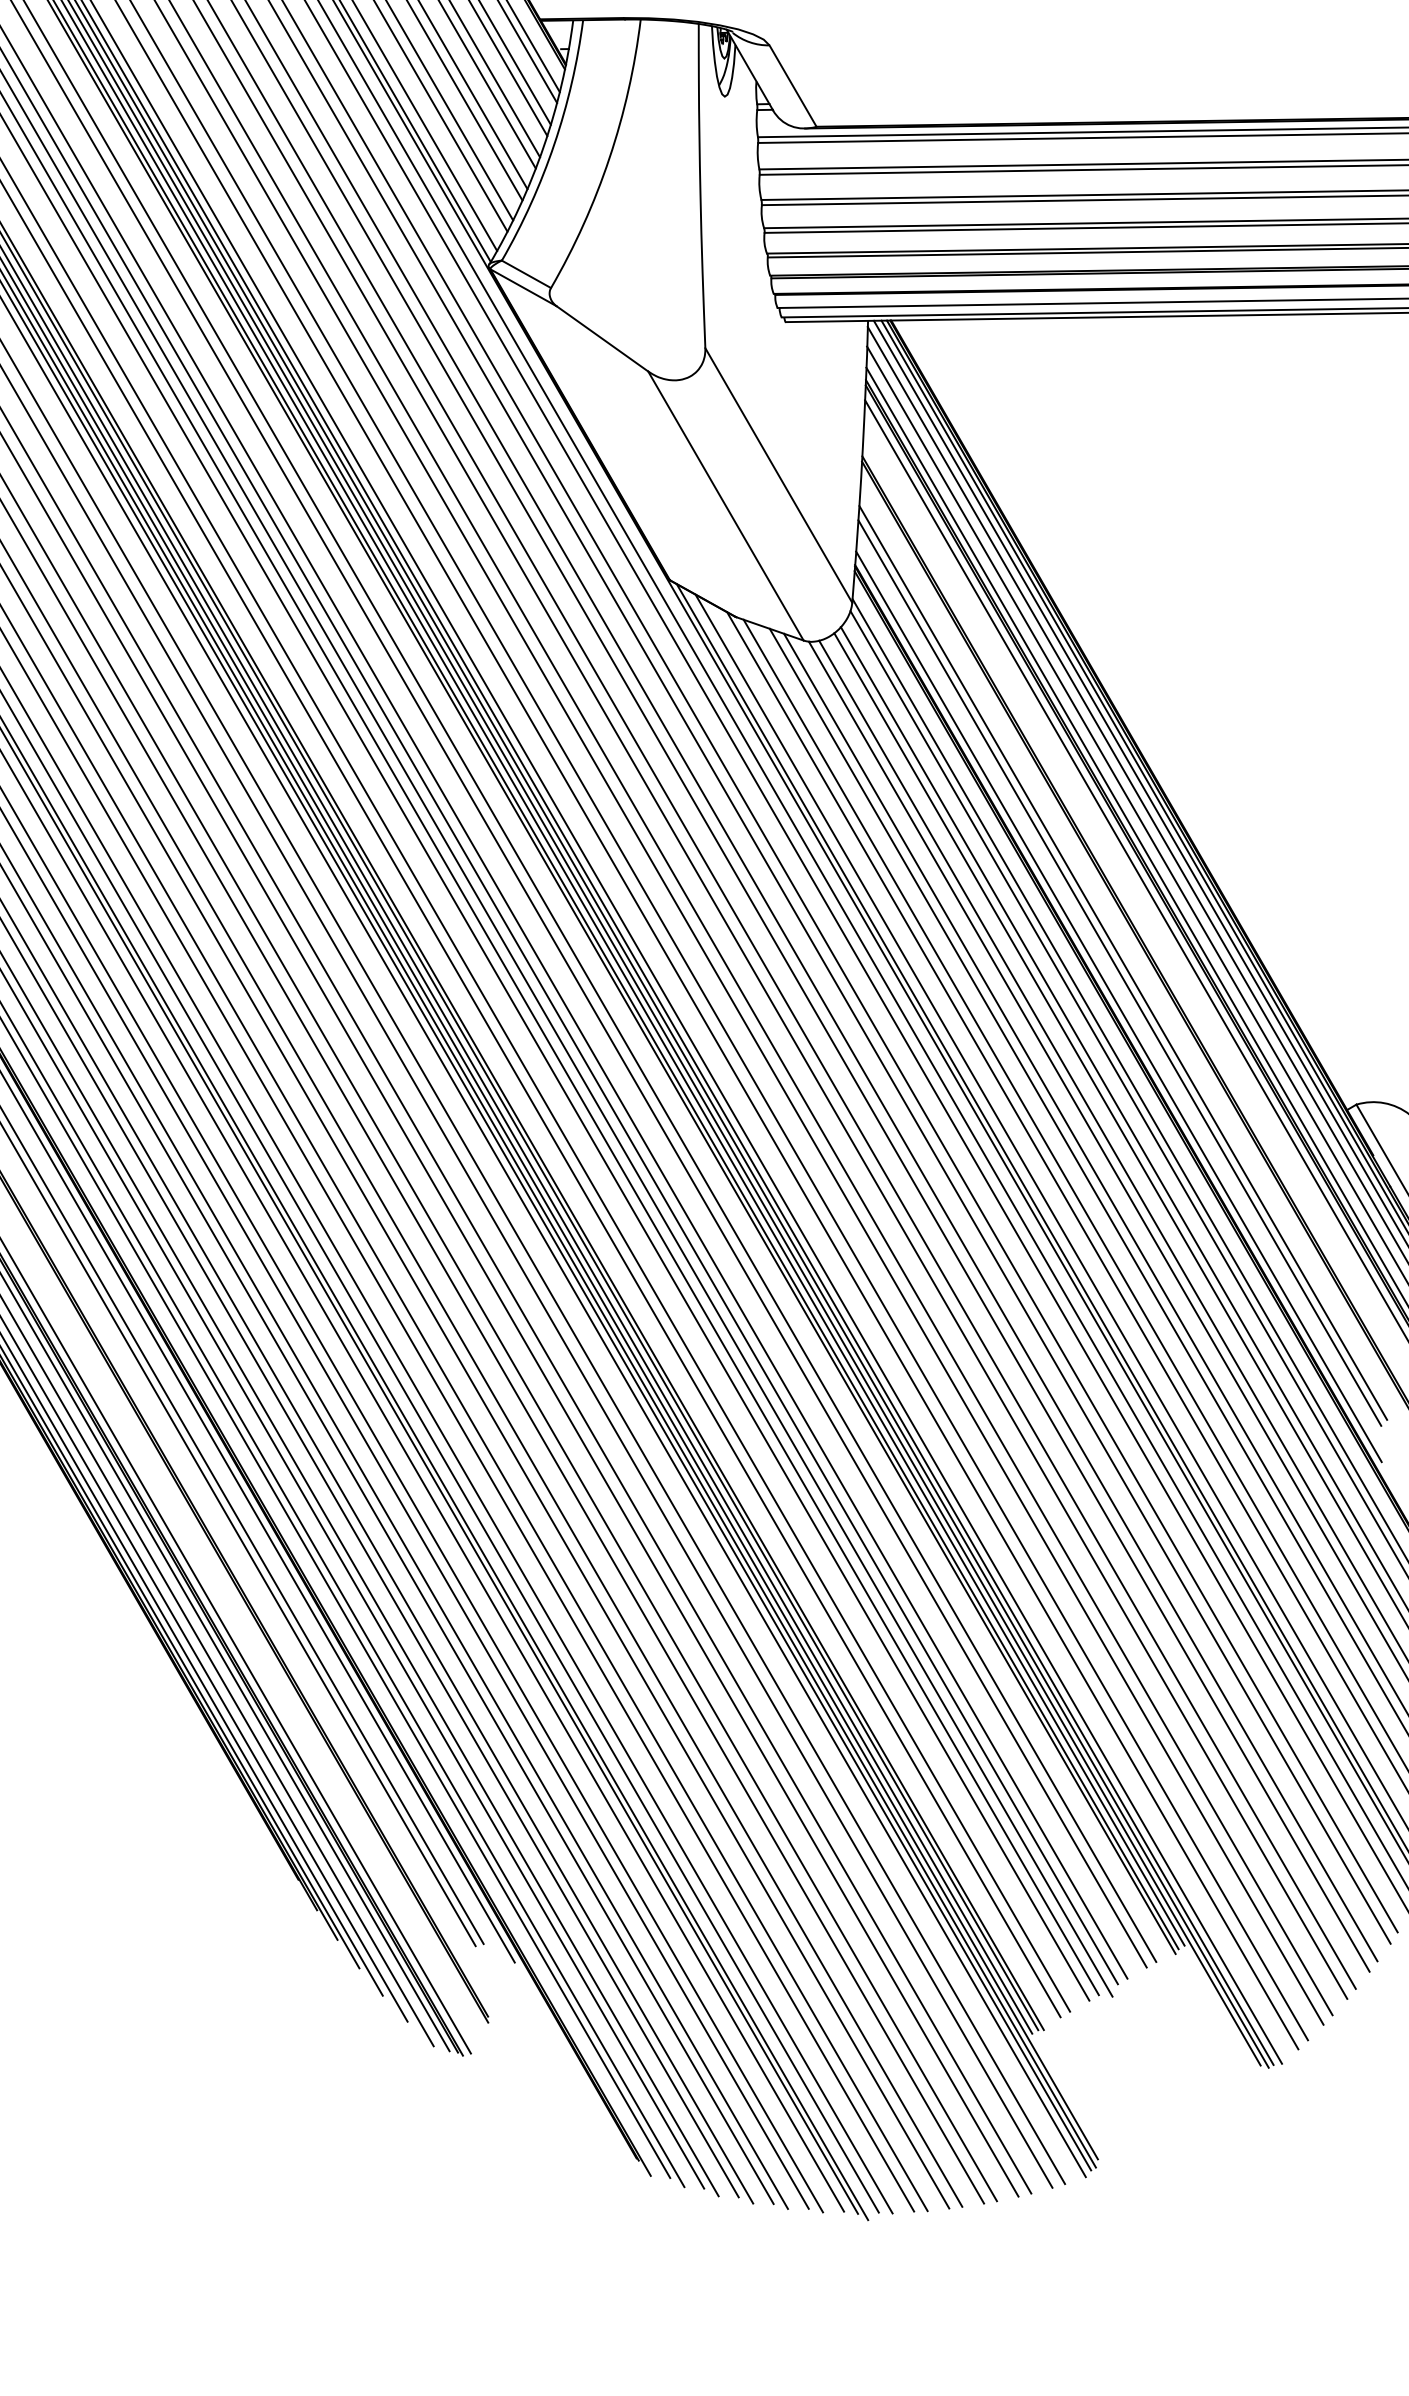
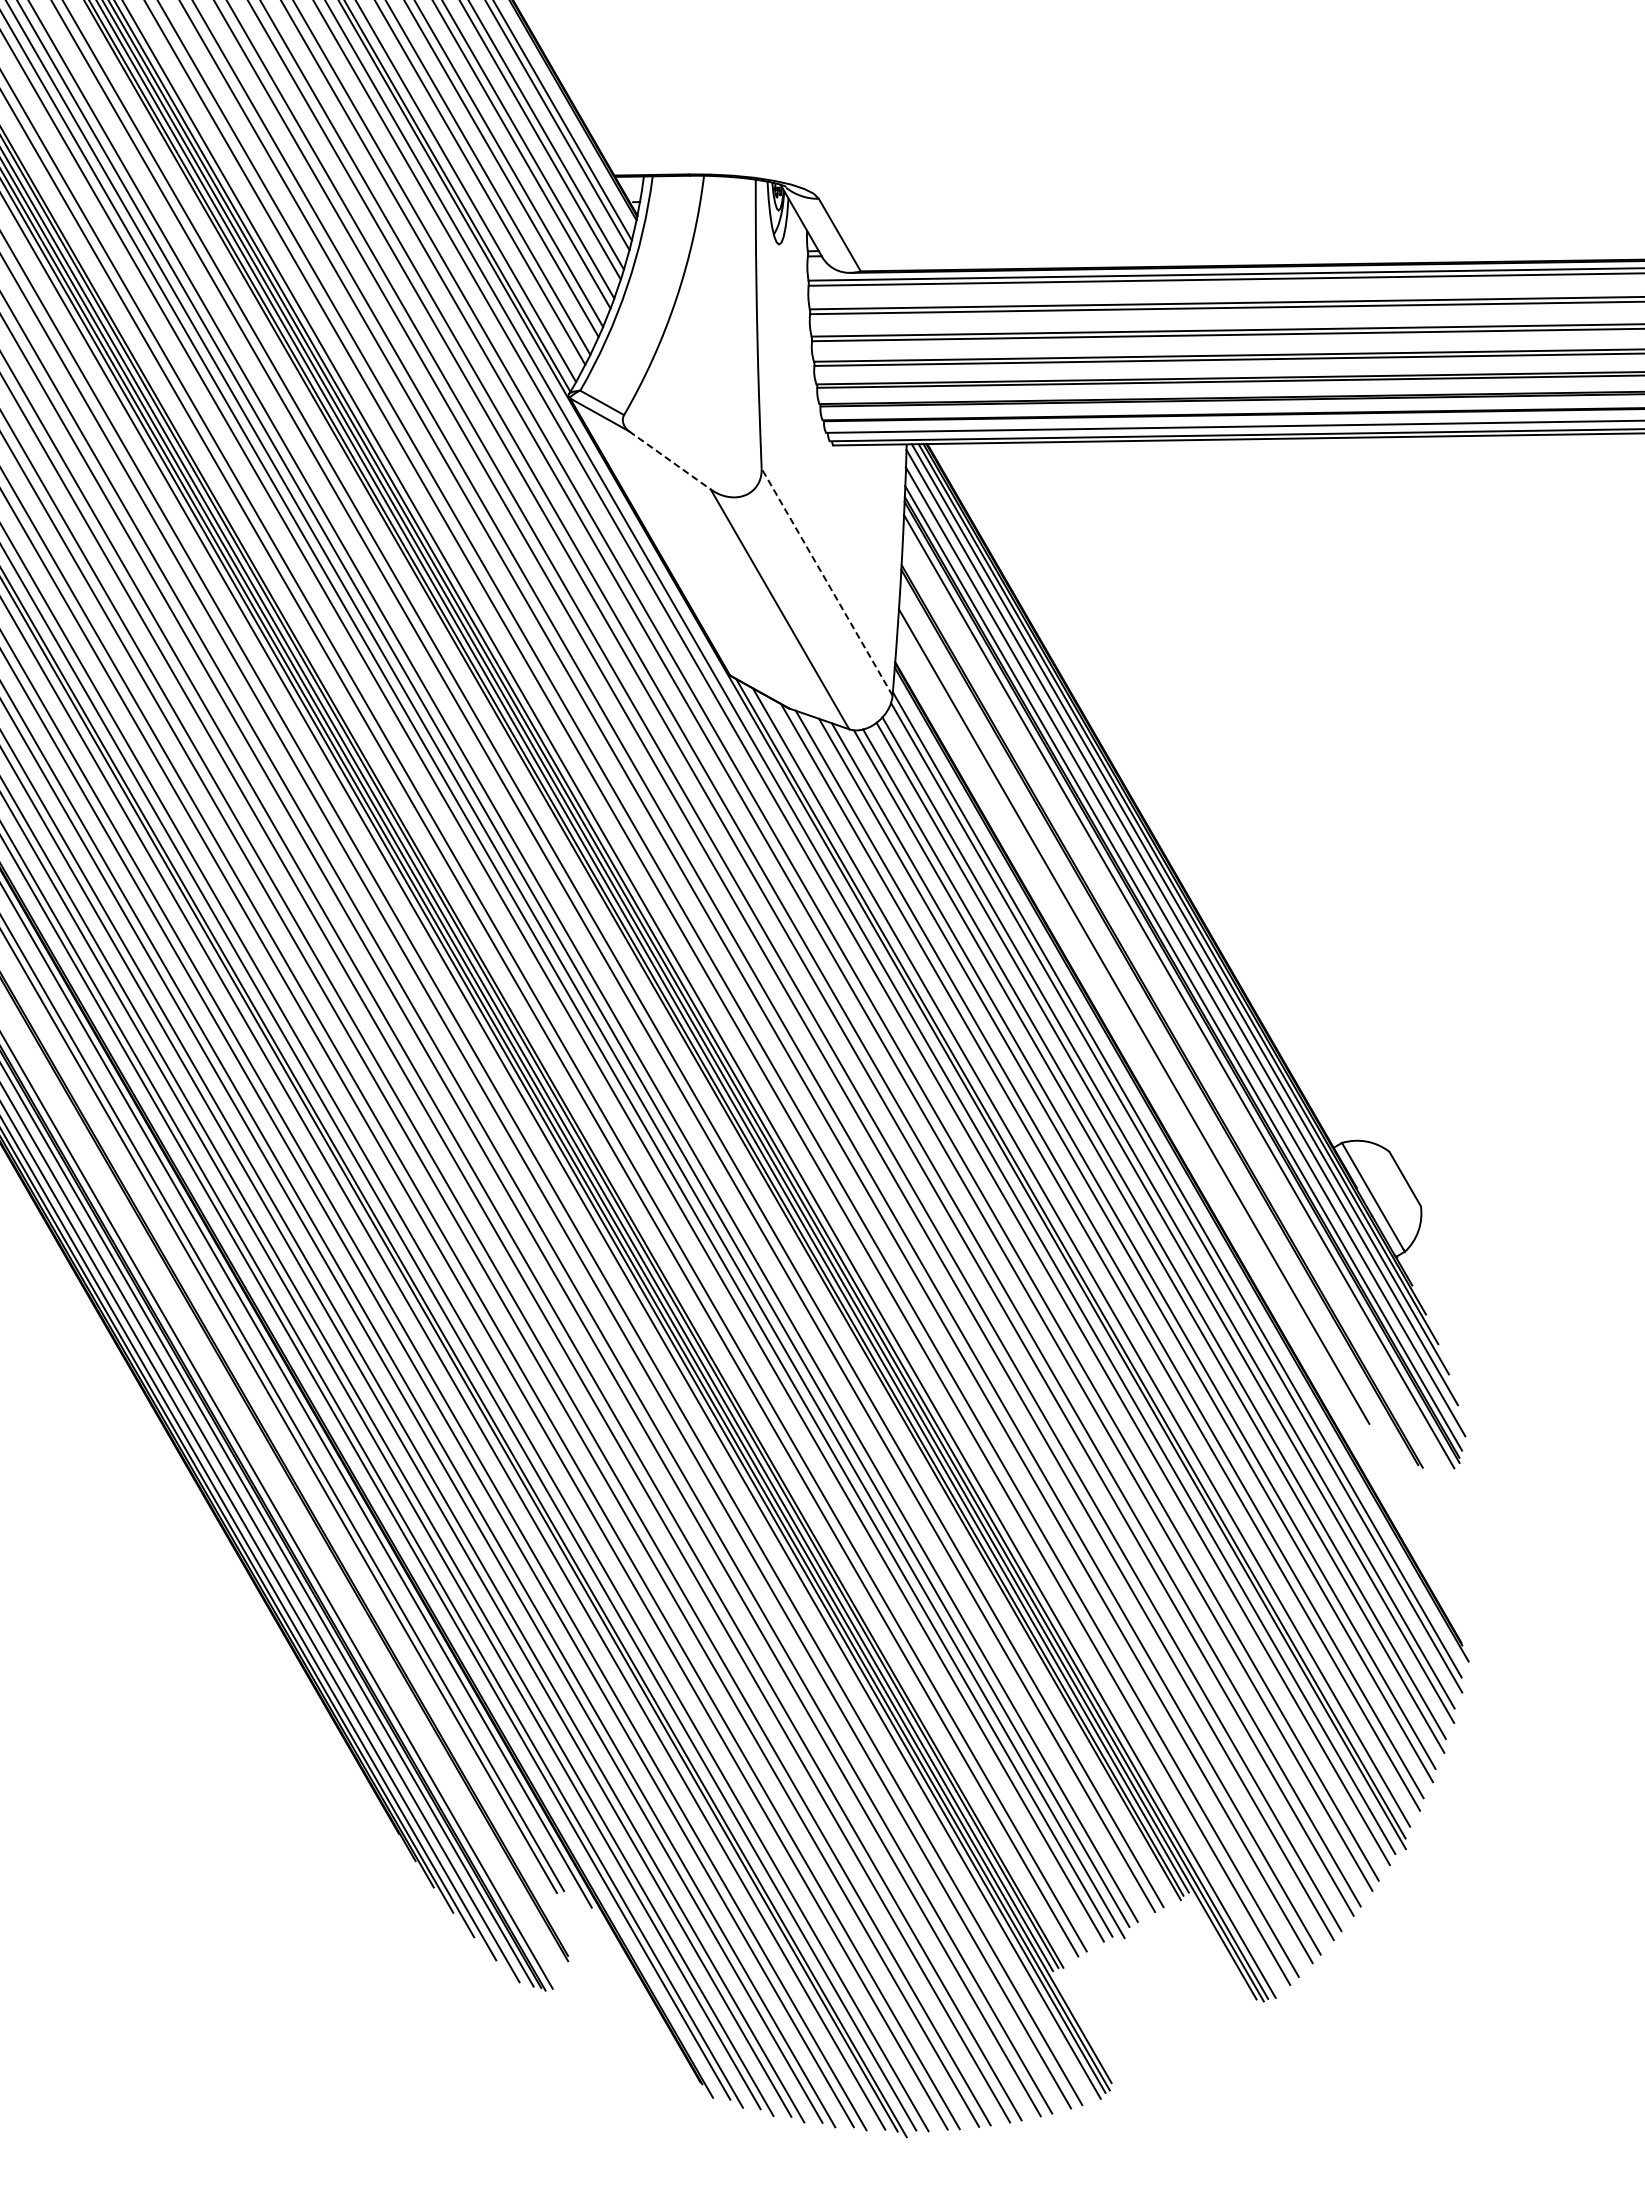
line: (603, 338) -> (670, 460), solid -> dashed
line: (778, 474) -> (826, 581), solid -> dashed
line: (1120, 972) -> (1131, 1025), removed
line: (1119, 1006) -> (1130, 1055), removed

